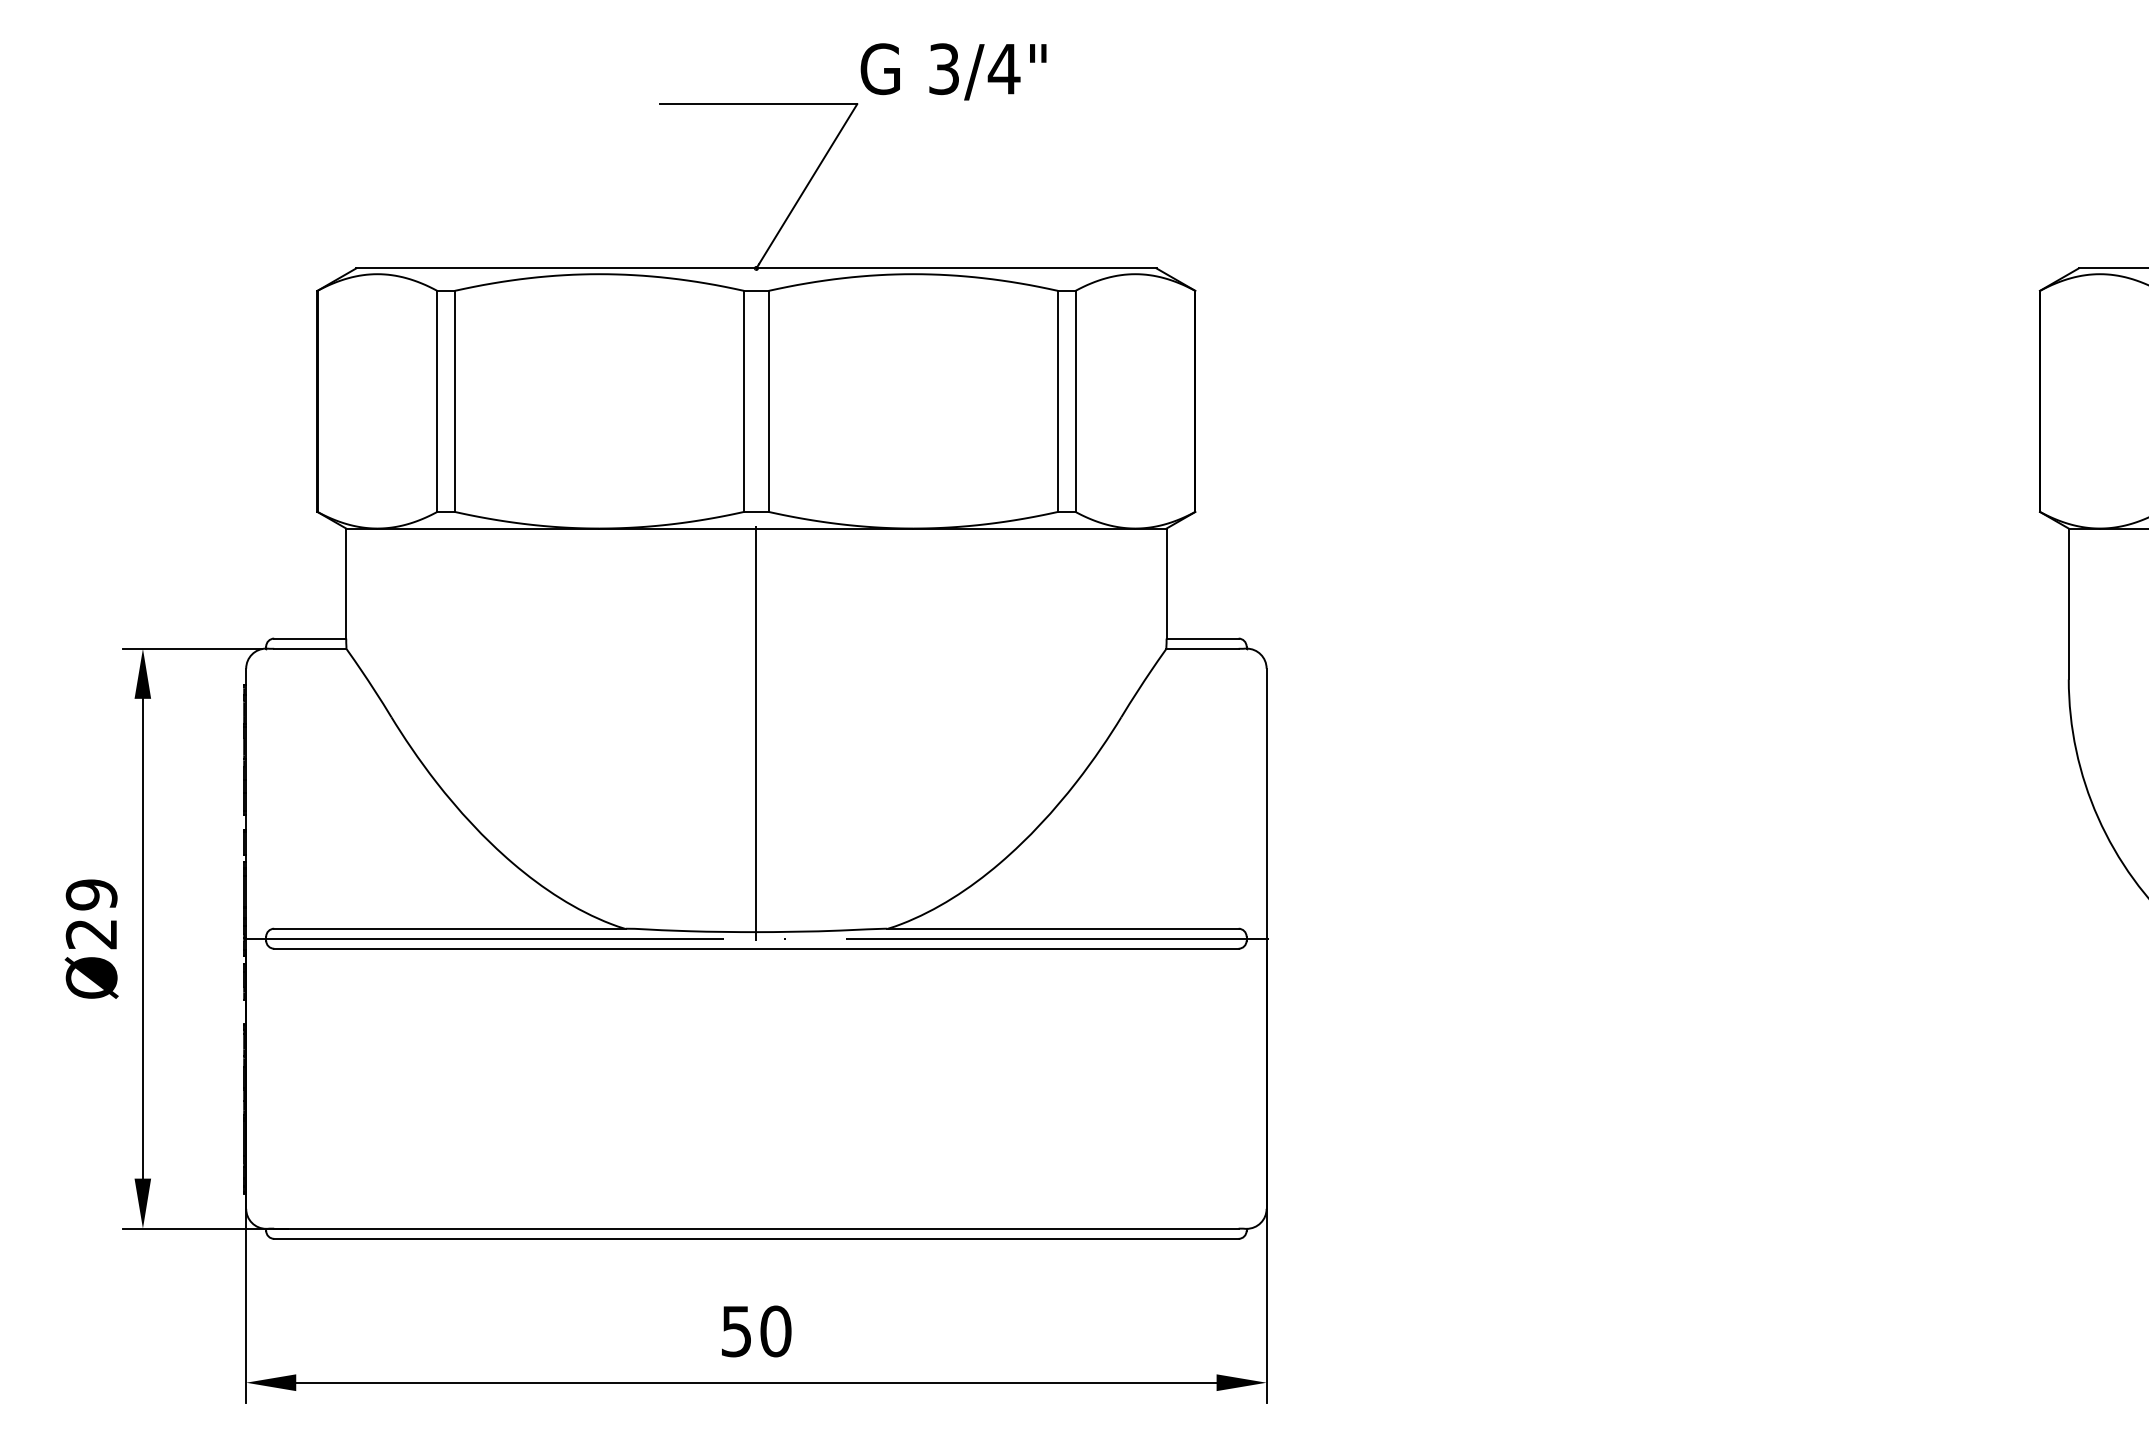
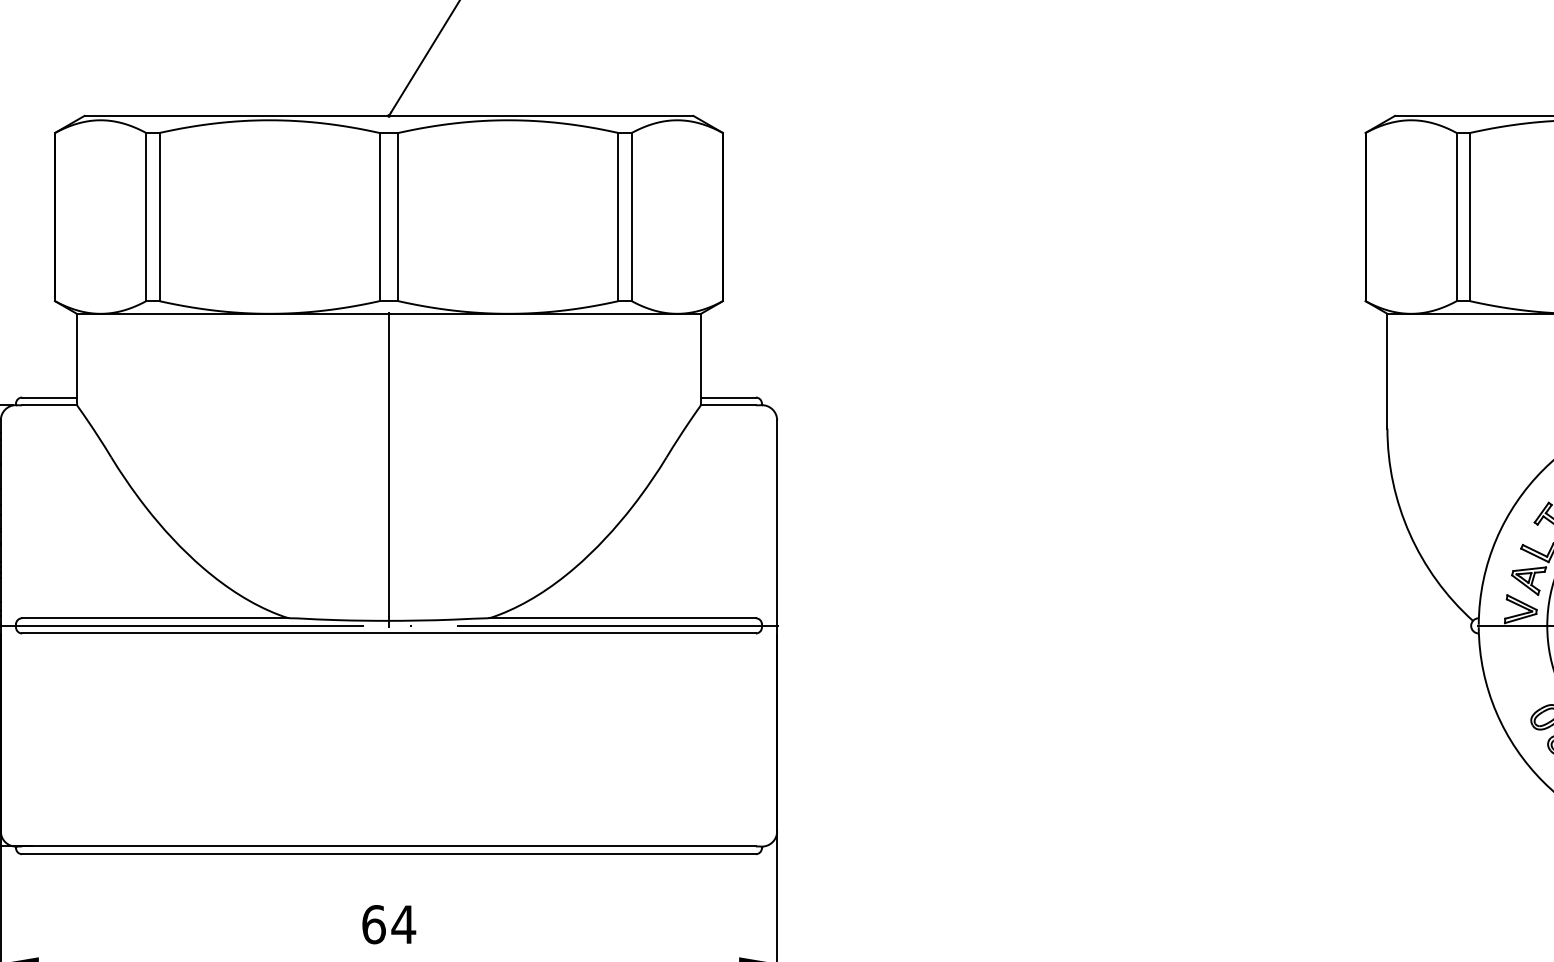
text: (756, 1331) -> (389, 924), 50 -> 64

